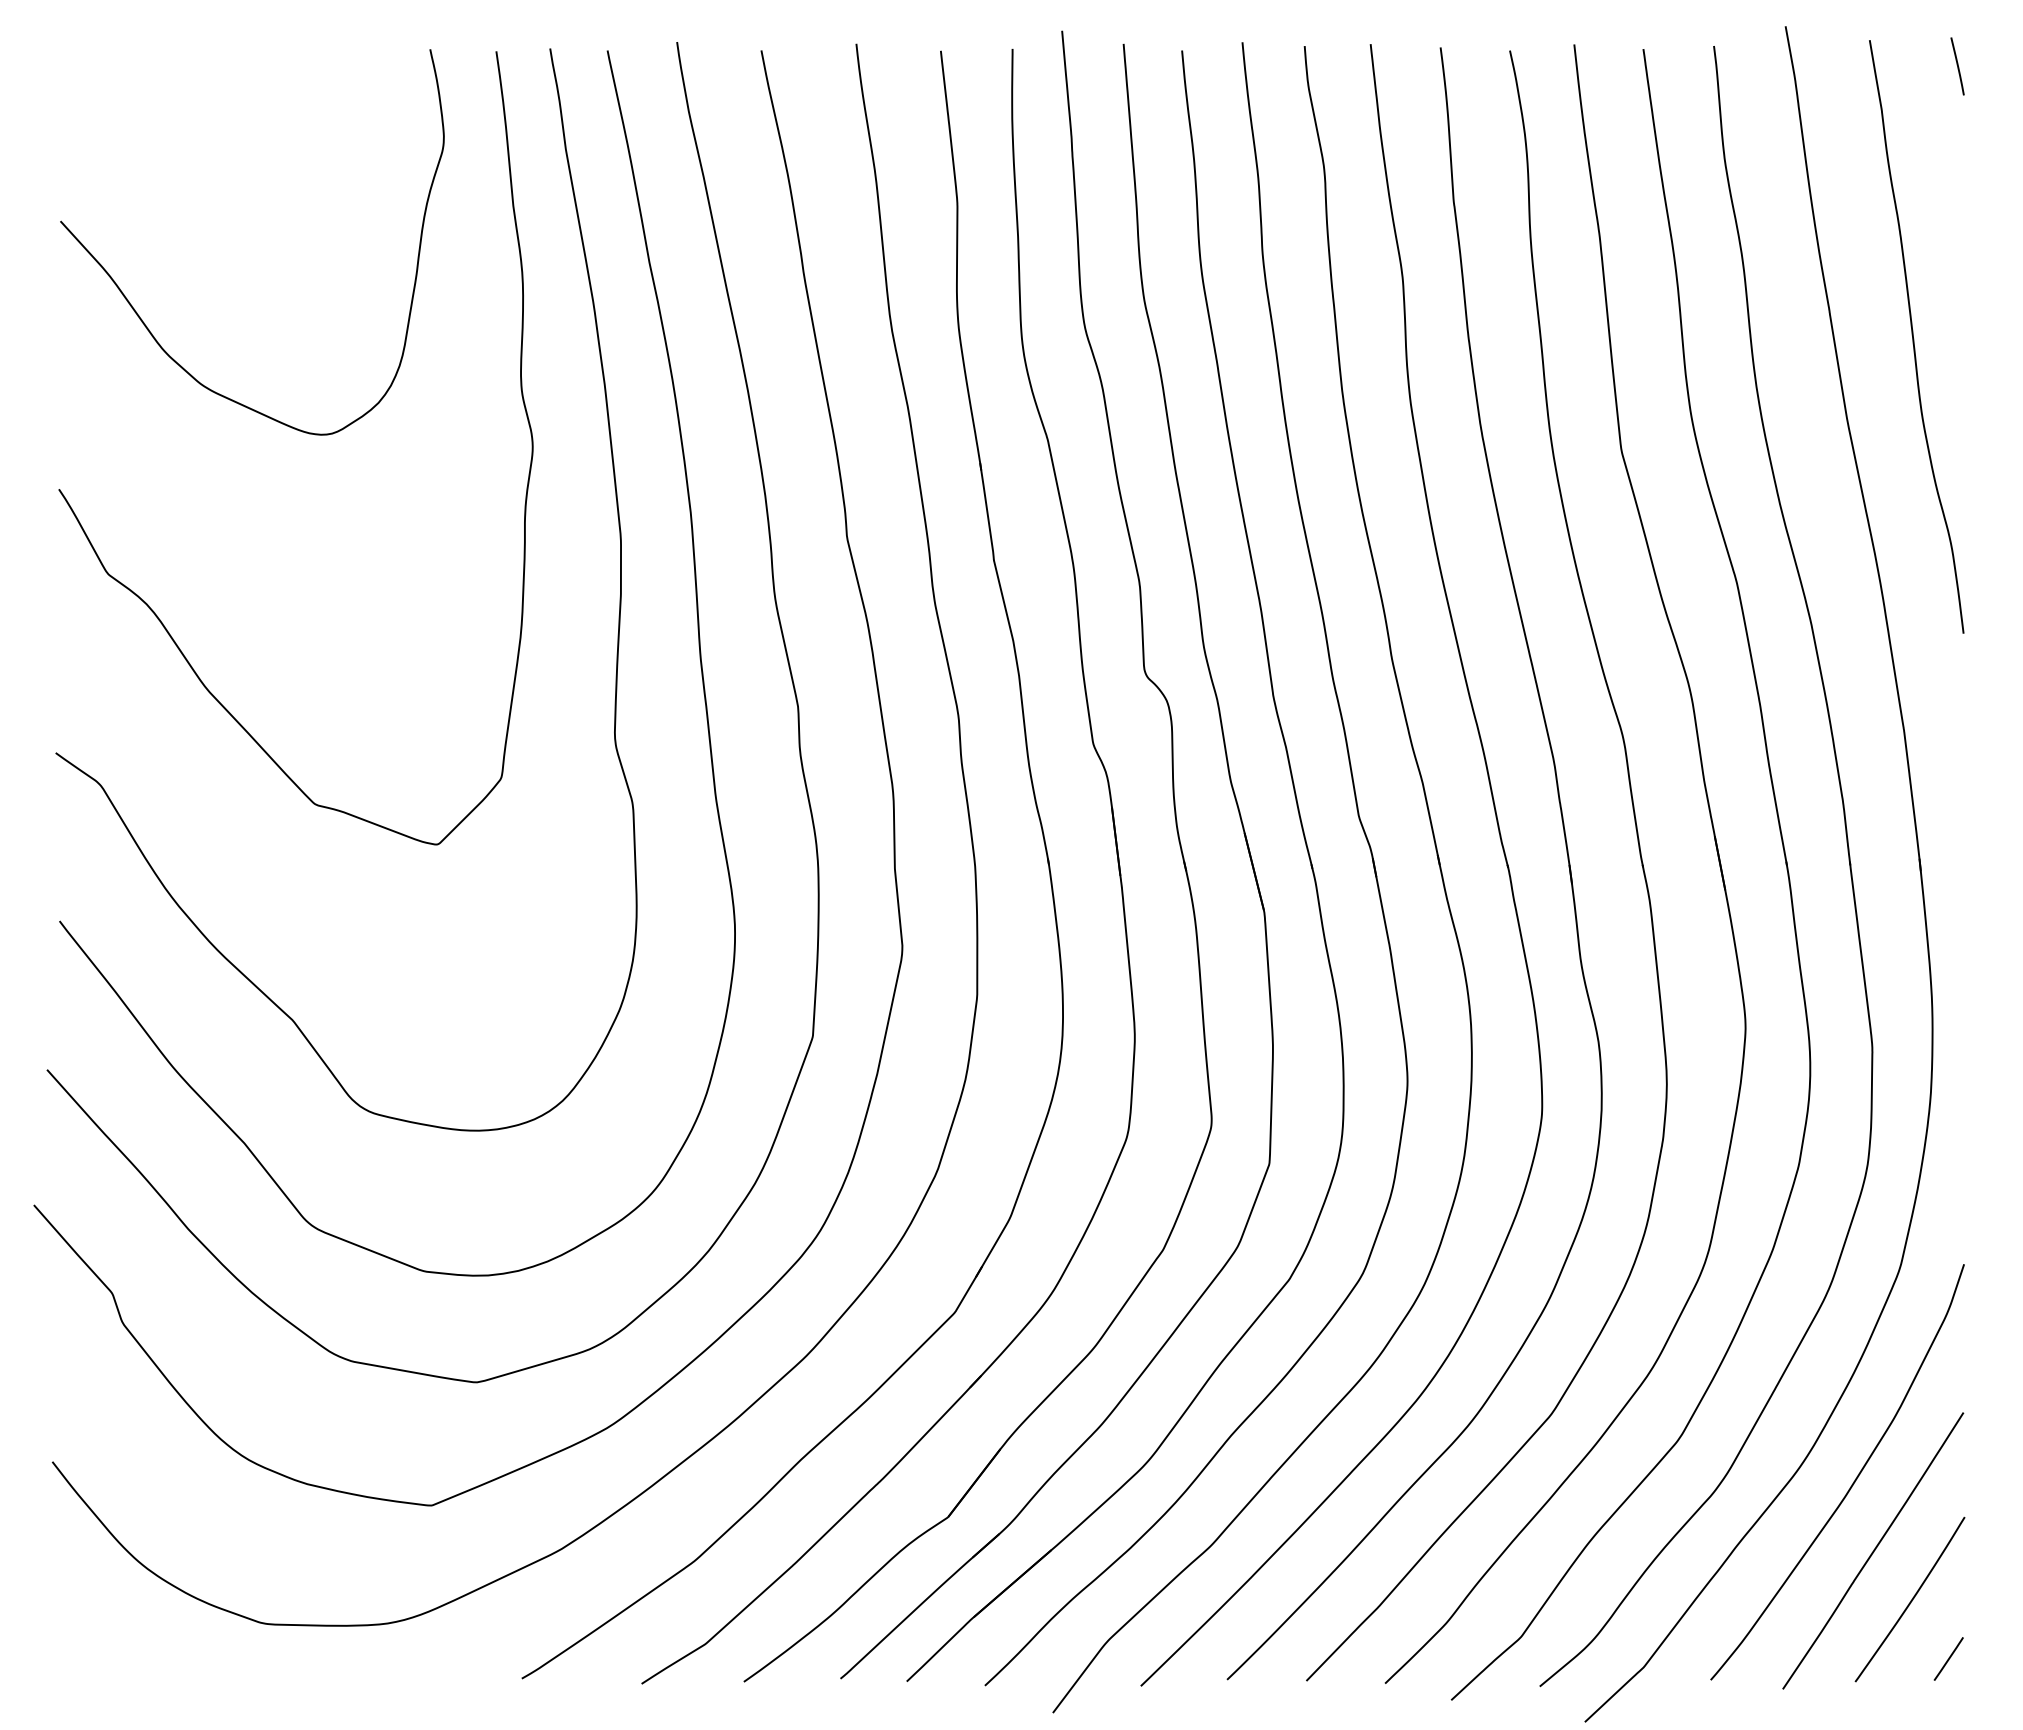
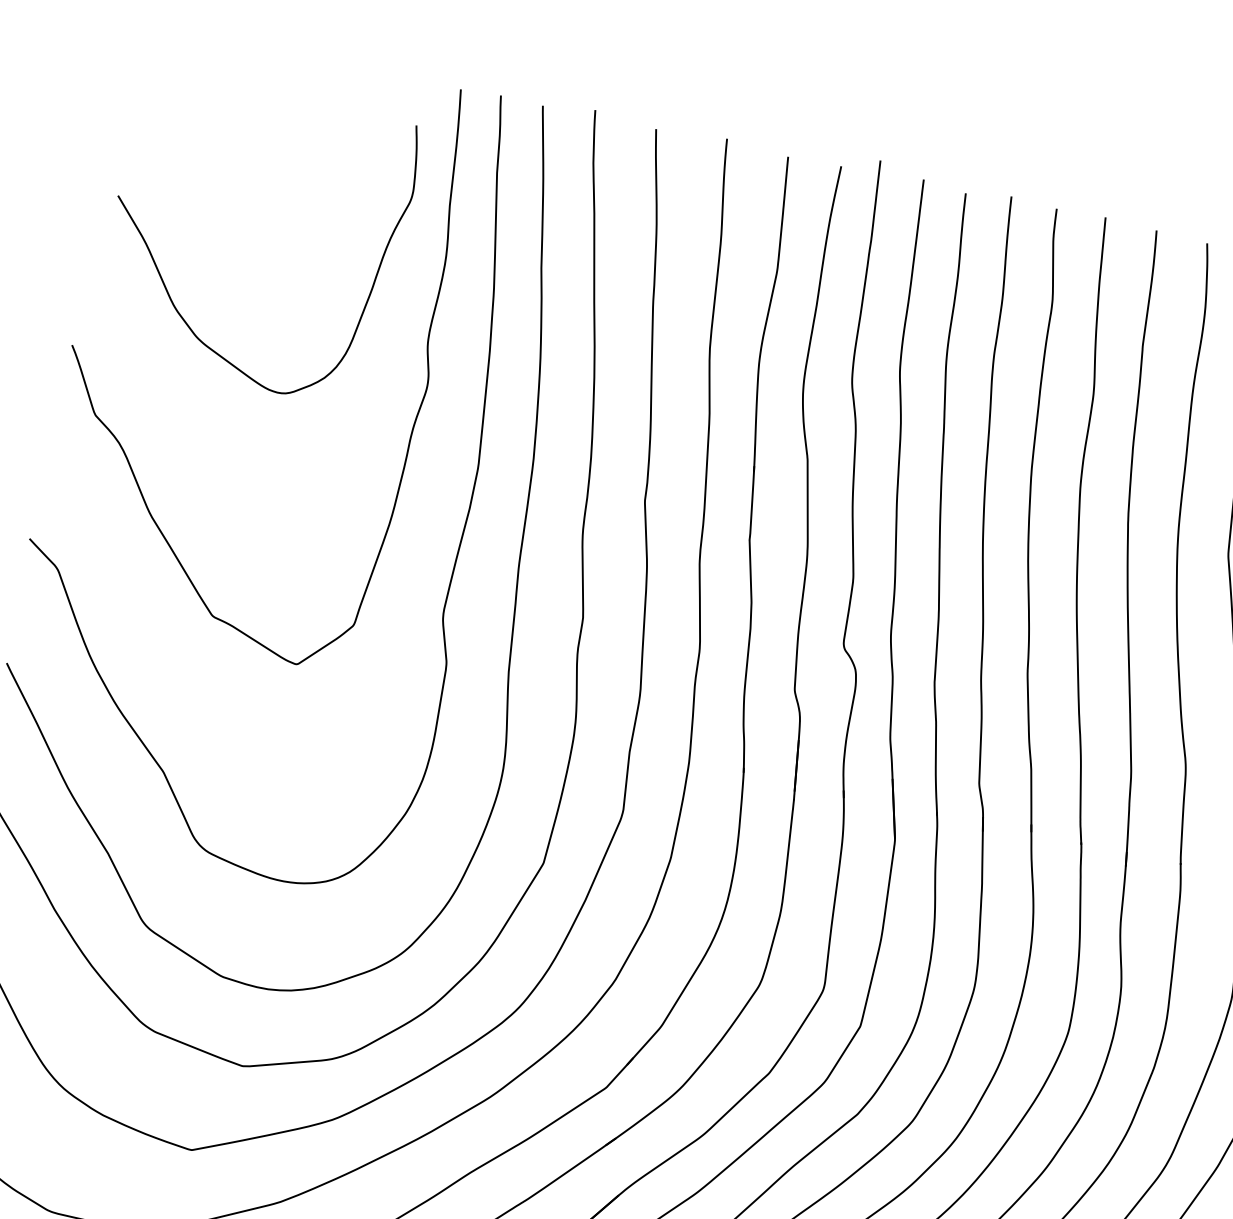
curve: (142, 319) -> (163, 280), moved

